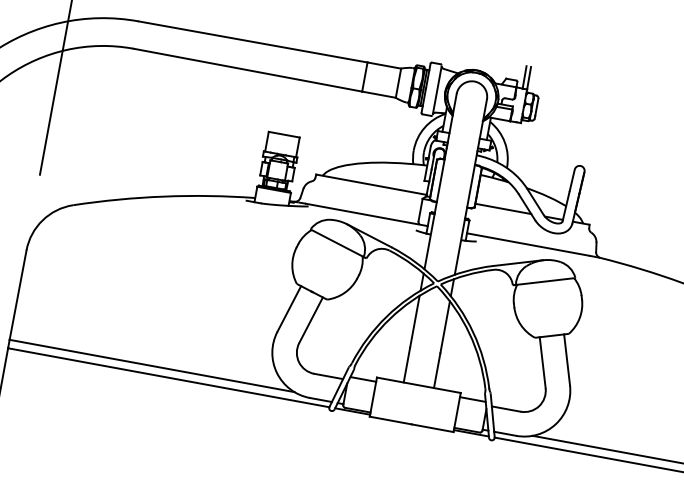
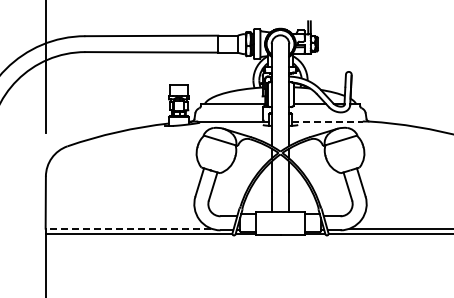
line: (528, 244) -> (327, 121), solid -> dashed
line: (152, 365) -> (128, 228), solid -> dashed

